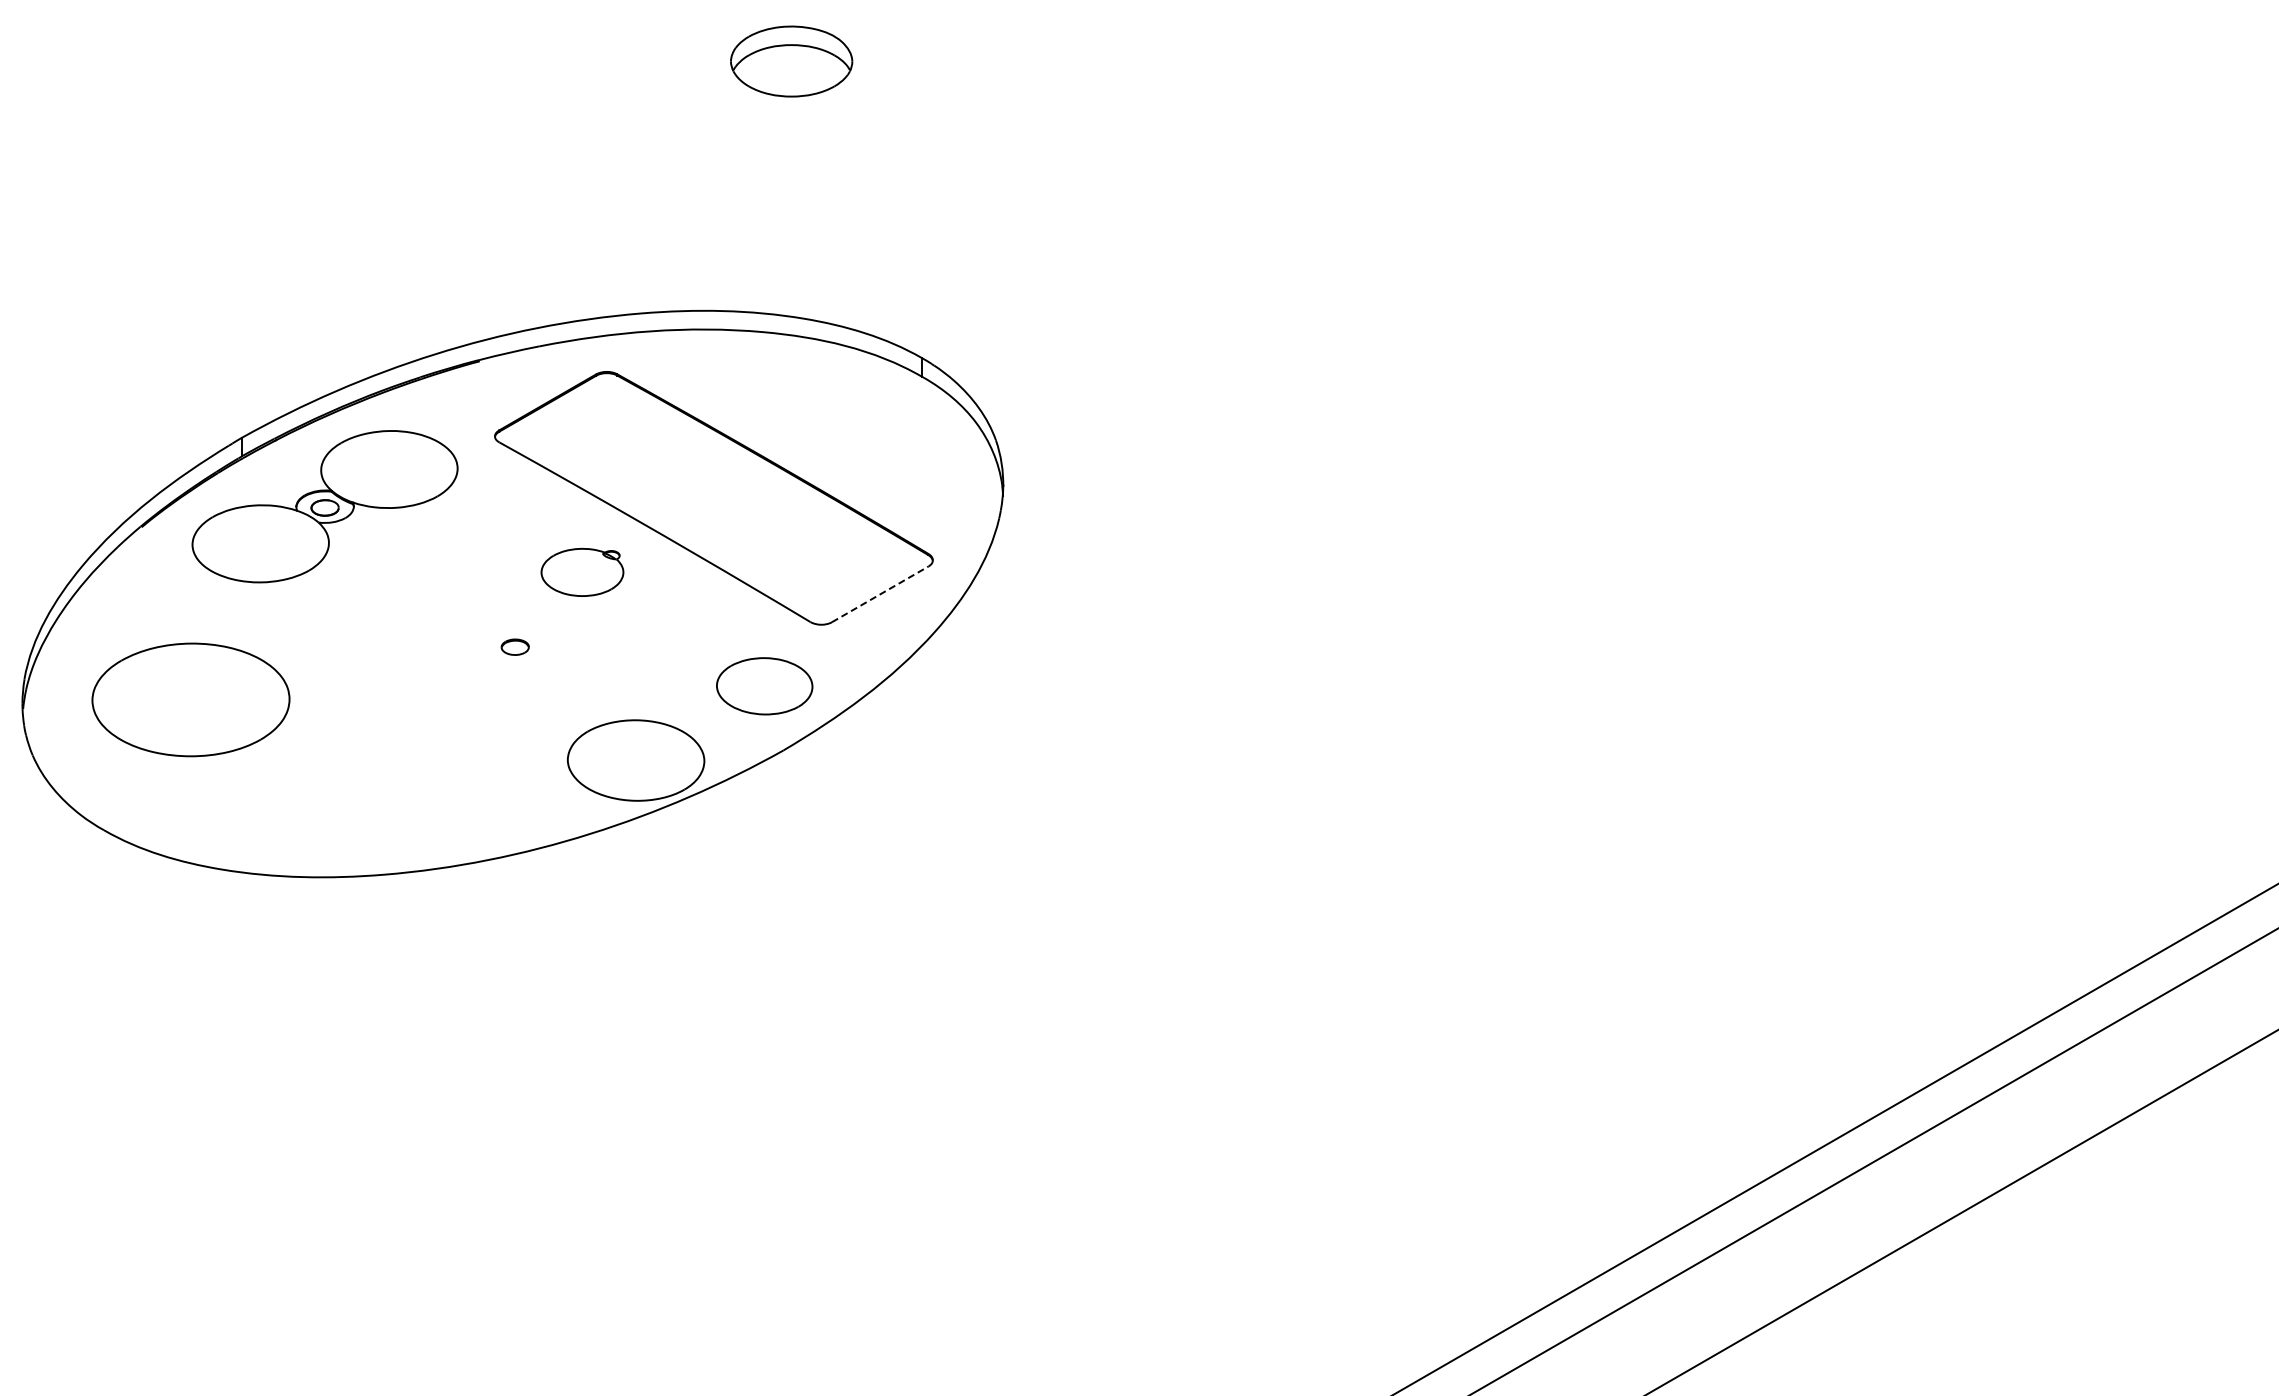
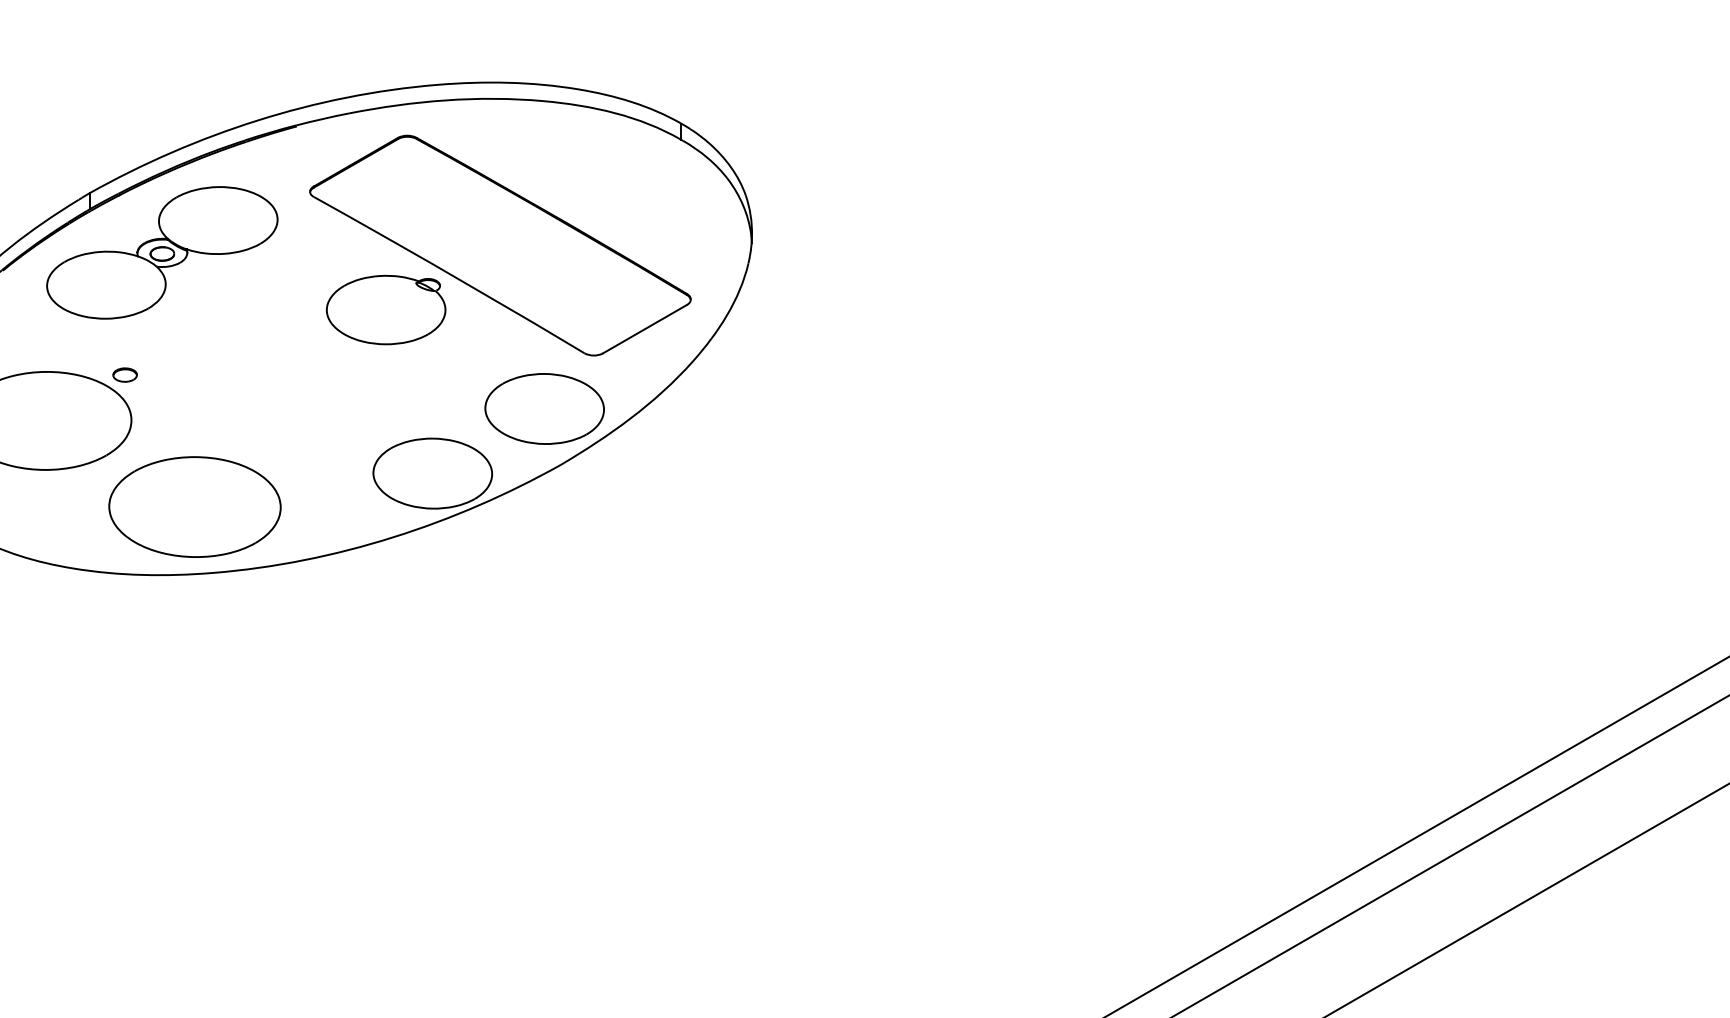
part: (582, 572) -> (386, 310), size x1.67
line: (880, 594) -> (645, 329), dashed -> solid
part: (514, 646) -> (124, 374), moved
part: (764, 686) -> (544, 409), size x1.43
part: (362, 798) -> (194, 506), added

